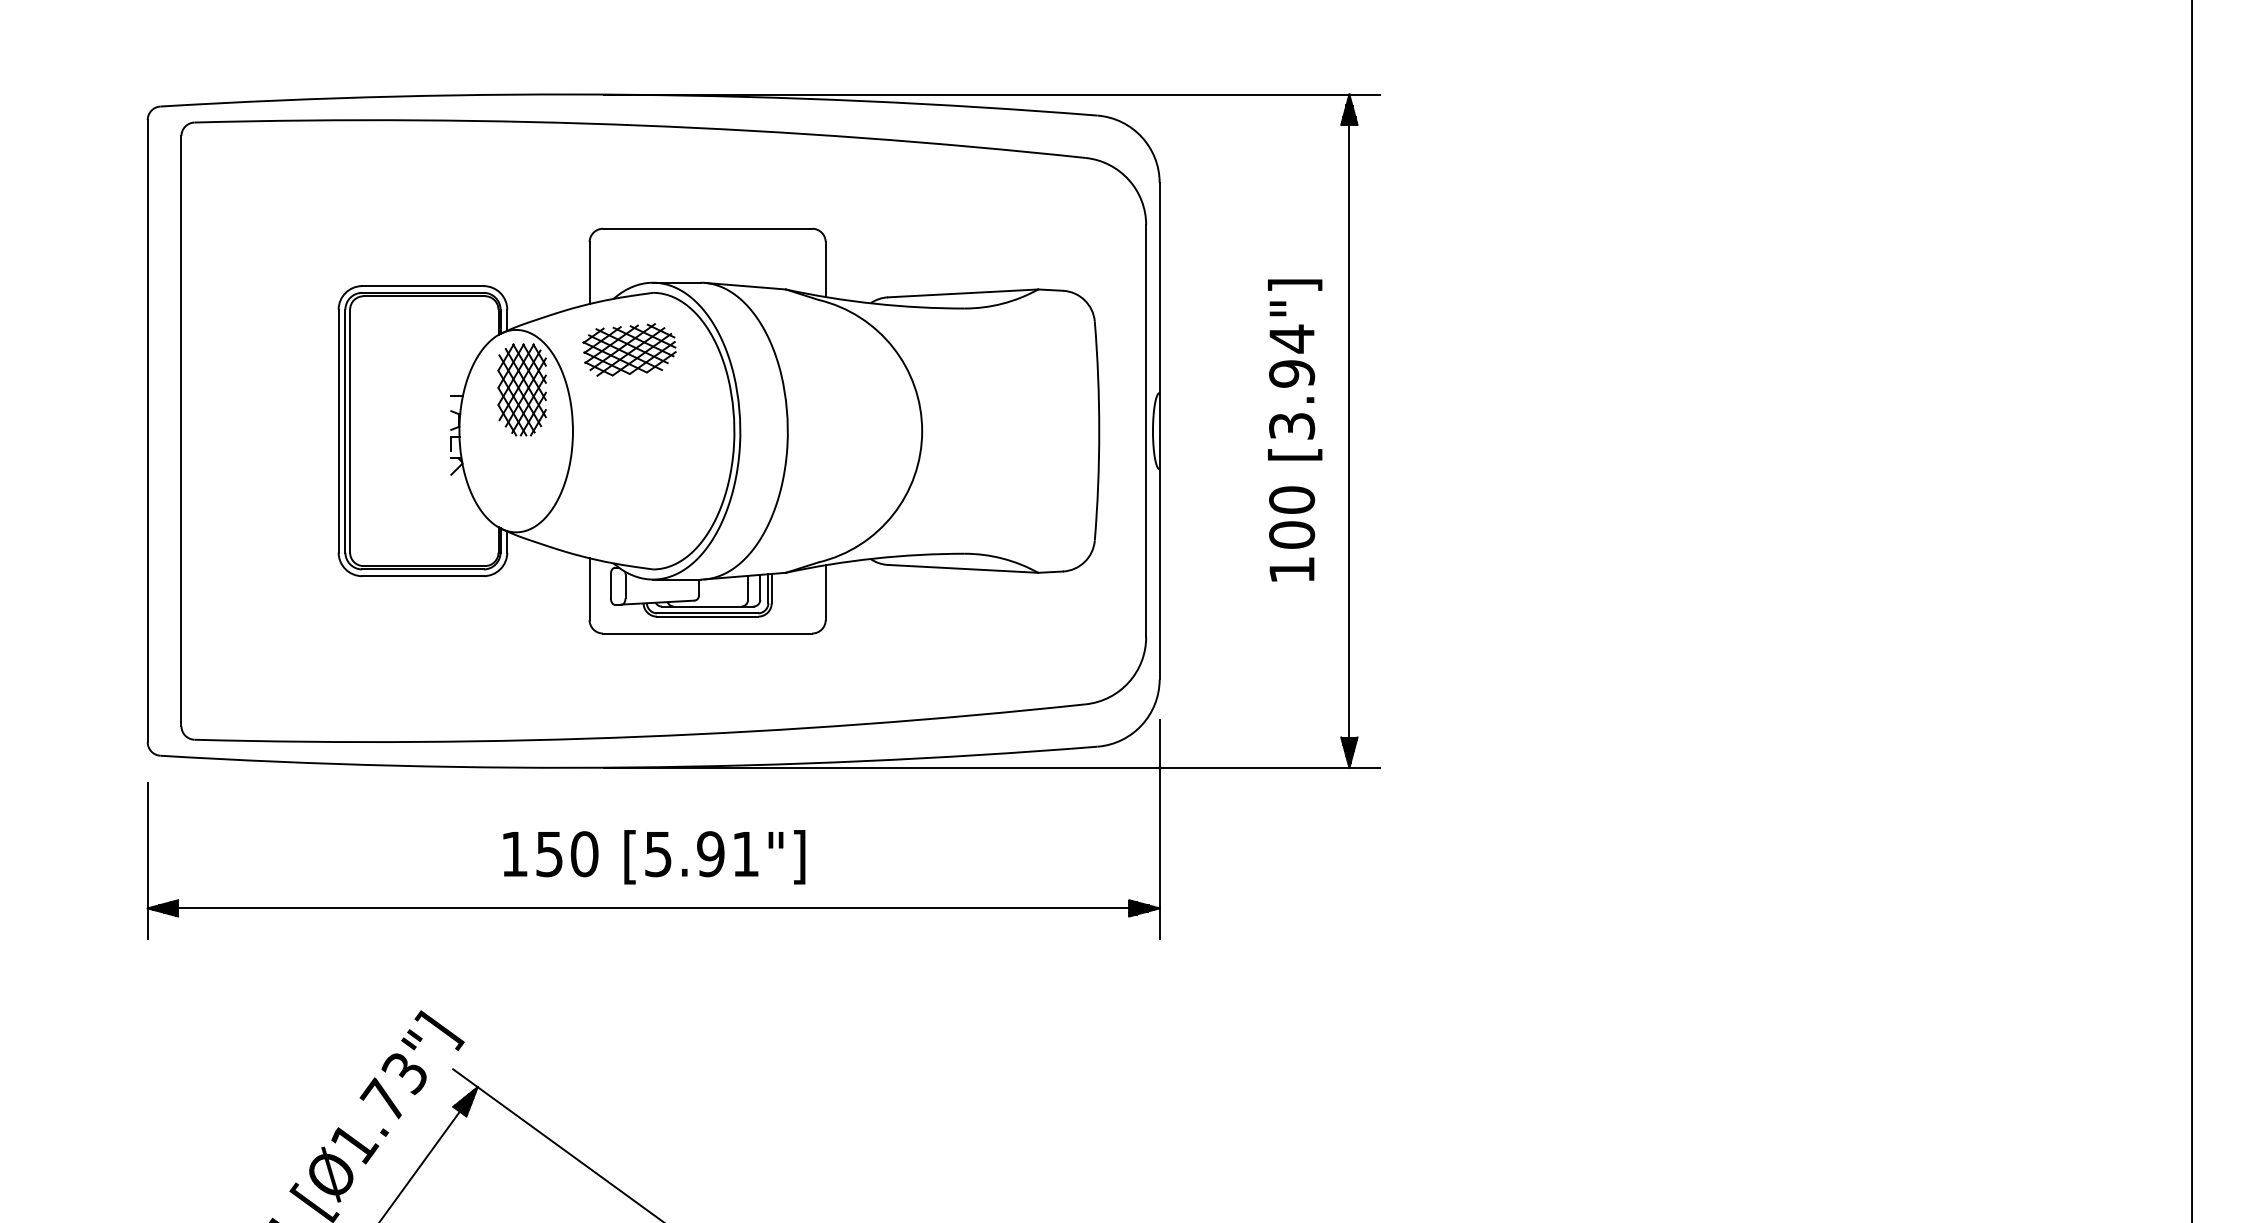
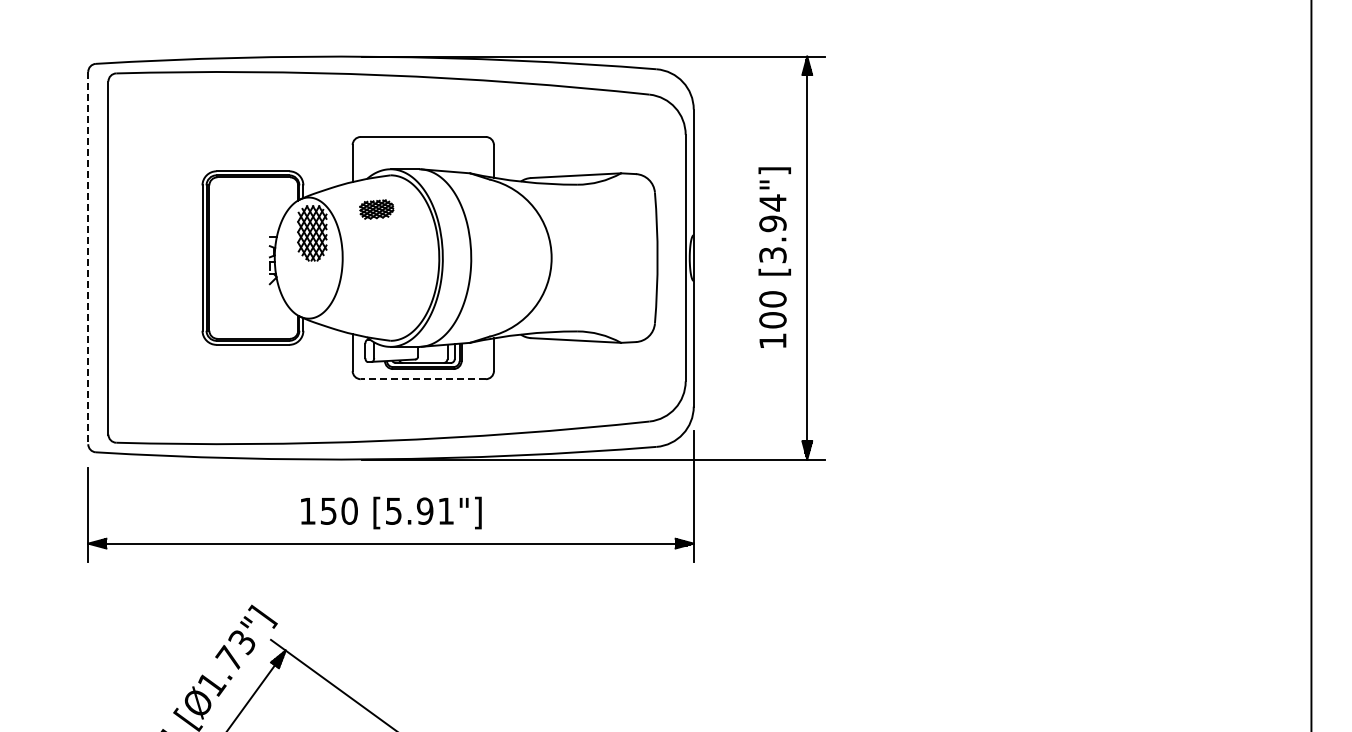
part: (629, 349) -> (376, 209), size x0.6
line: (148, 431) -> (88, 258), solid -> dashed
line: (707, 634) -> (423, 379), solid -> dashed

